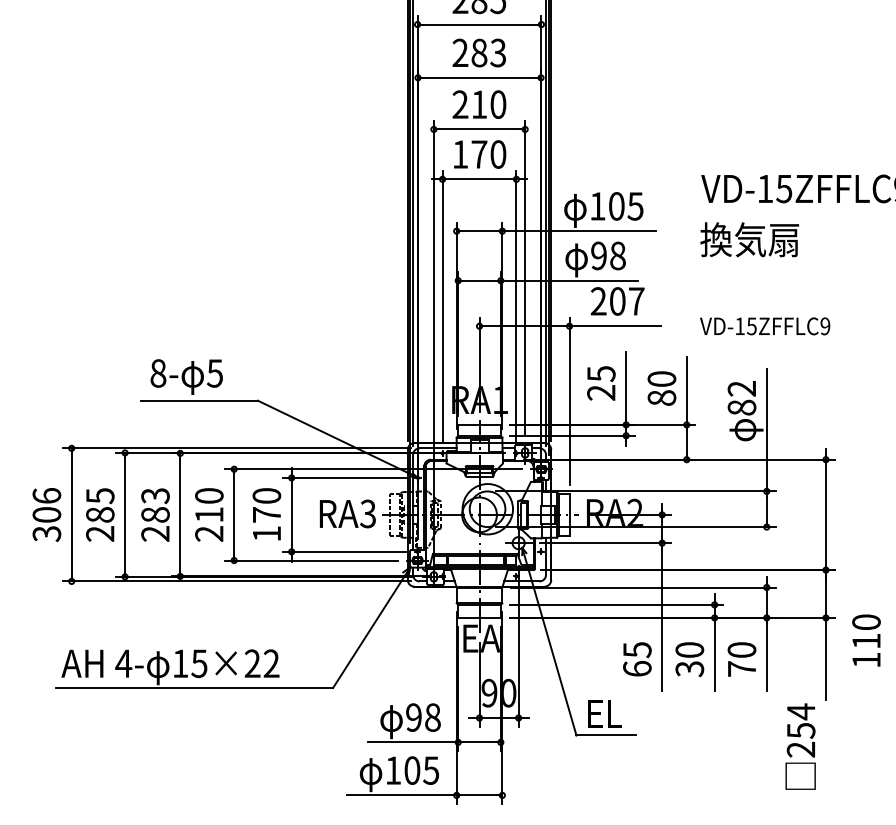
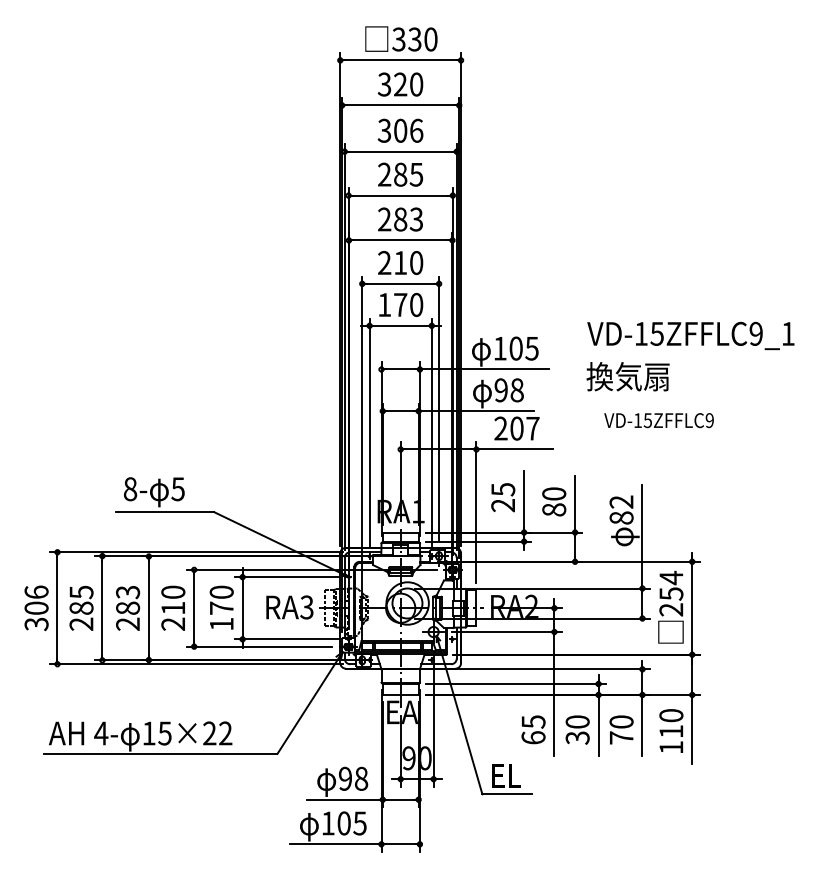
text: (764, 326) -> (658, 420), moved
text: (866, 639) -> (671, 730), moved
text: (800, 745) -> (670, 606), moved

